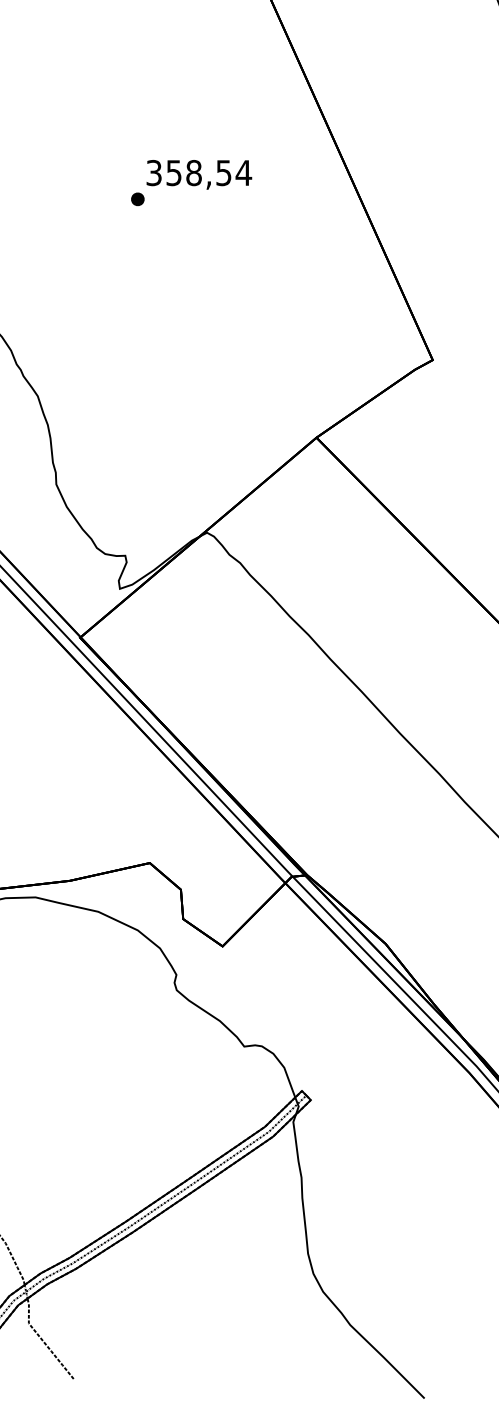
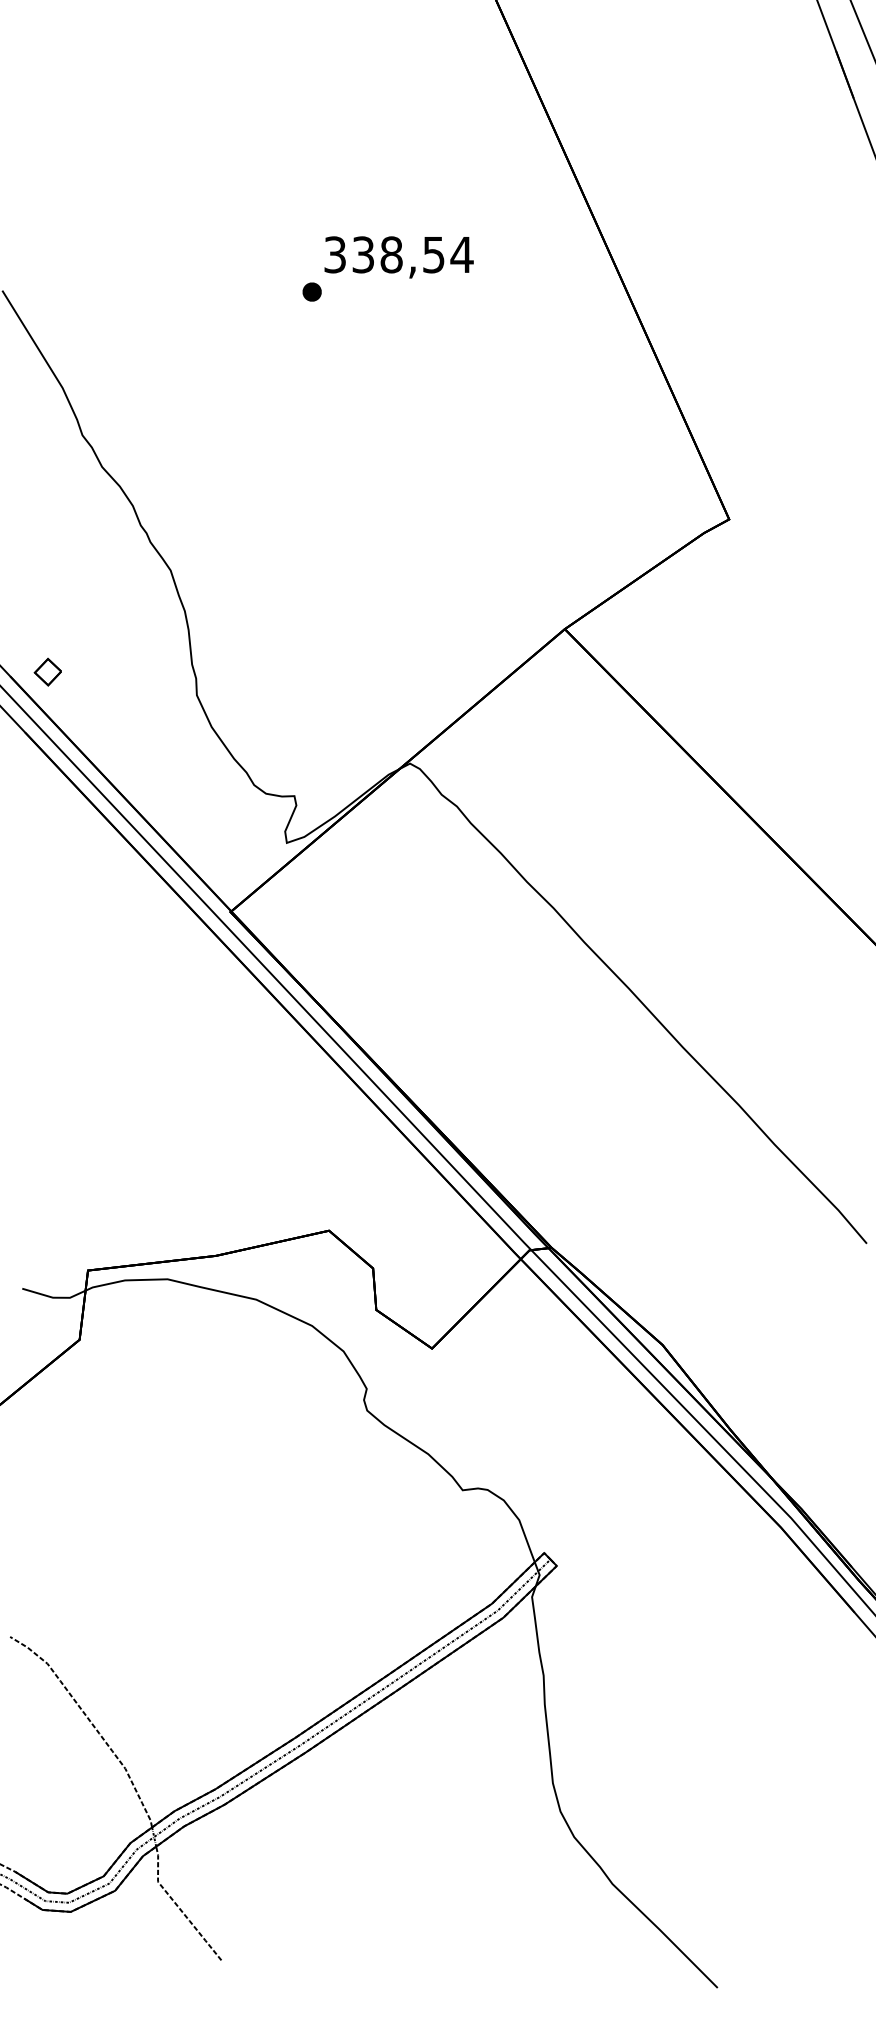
text: (174, 172) -> (363, 254), 358,54 -> 338,54

